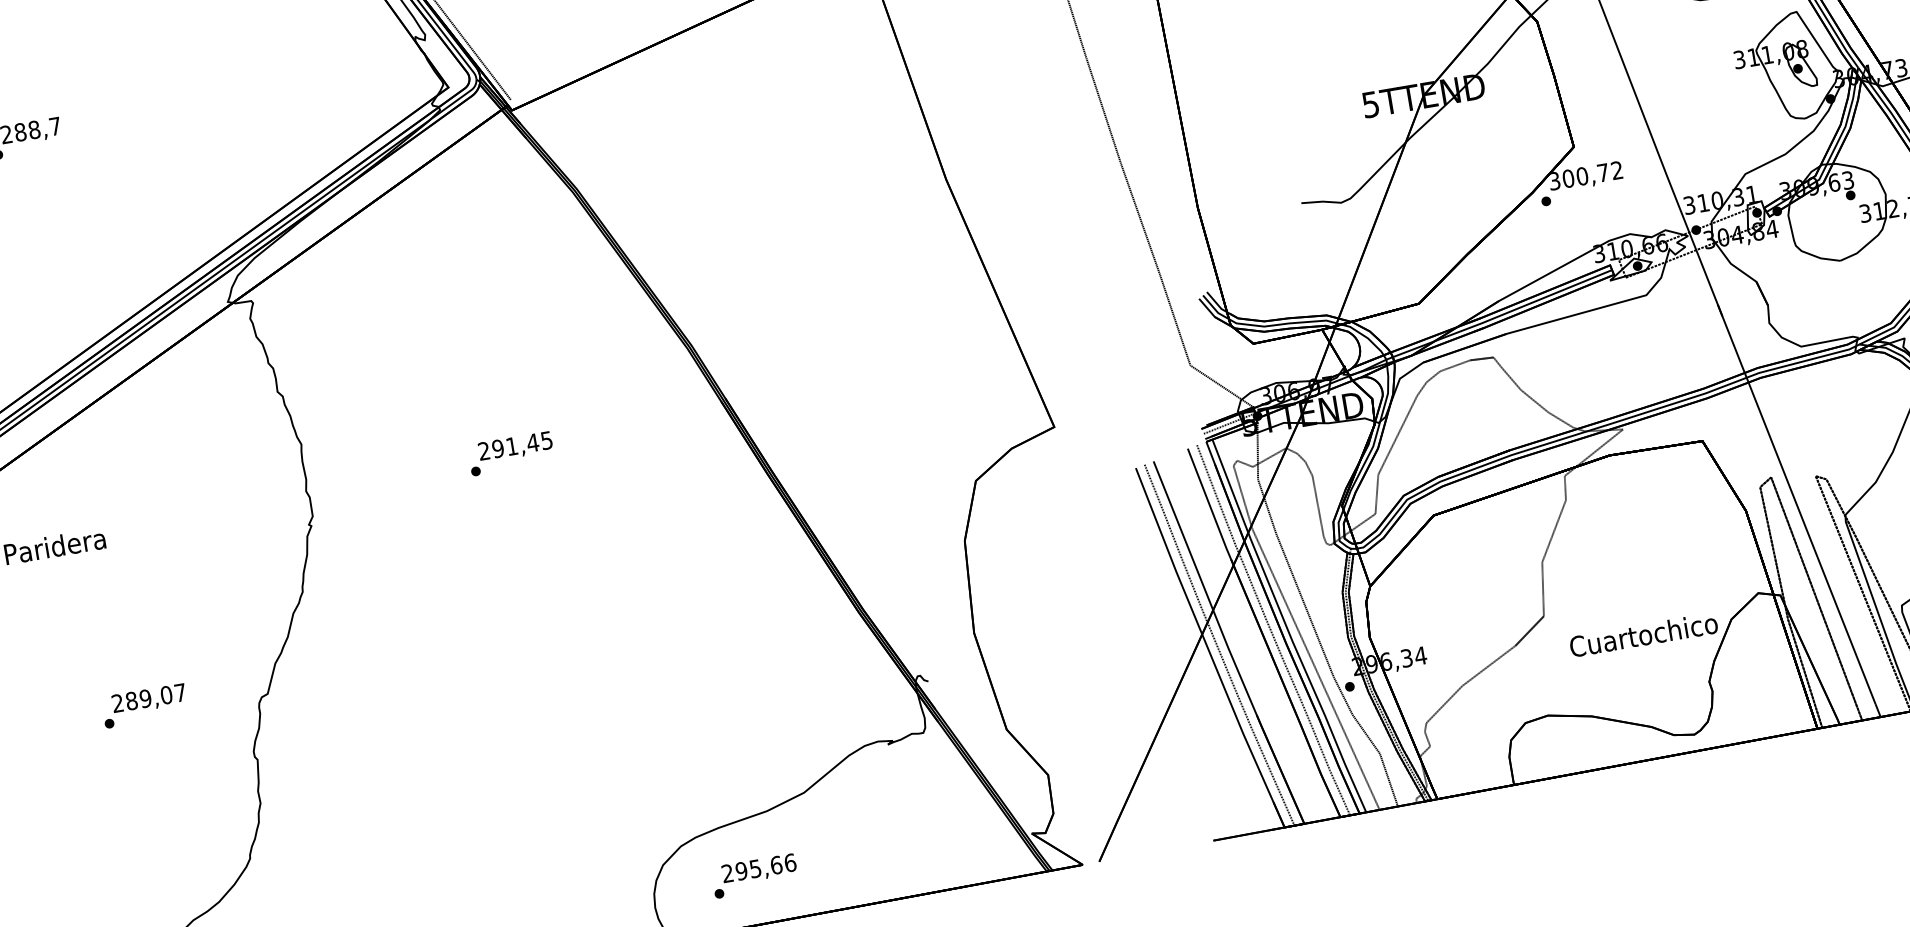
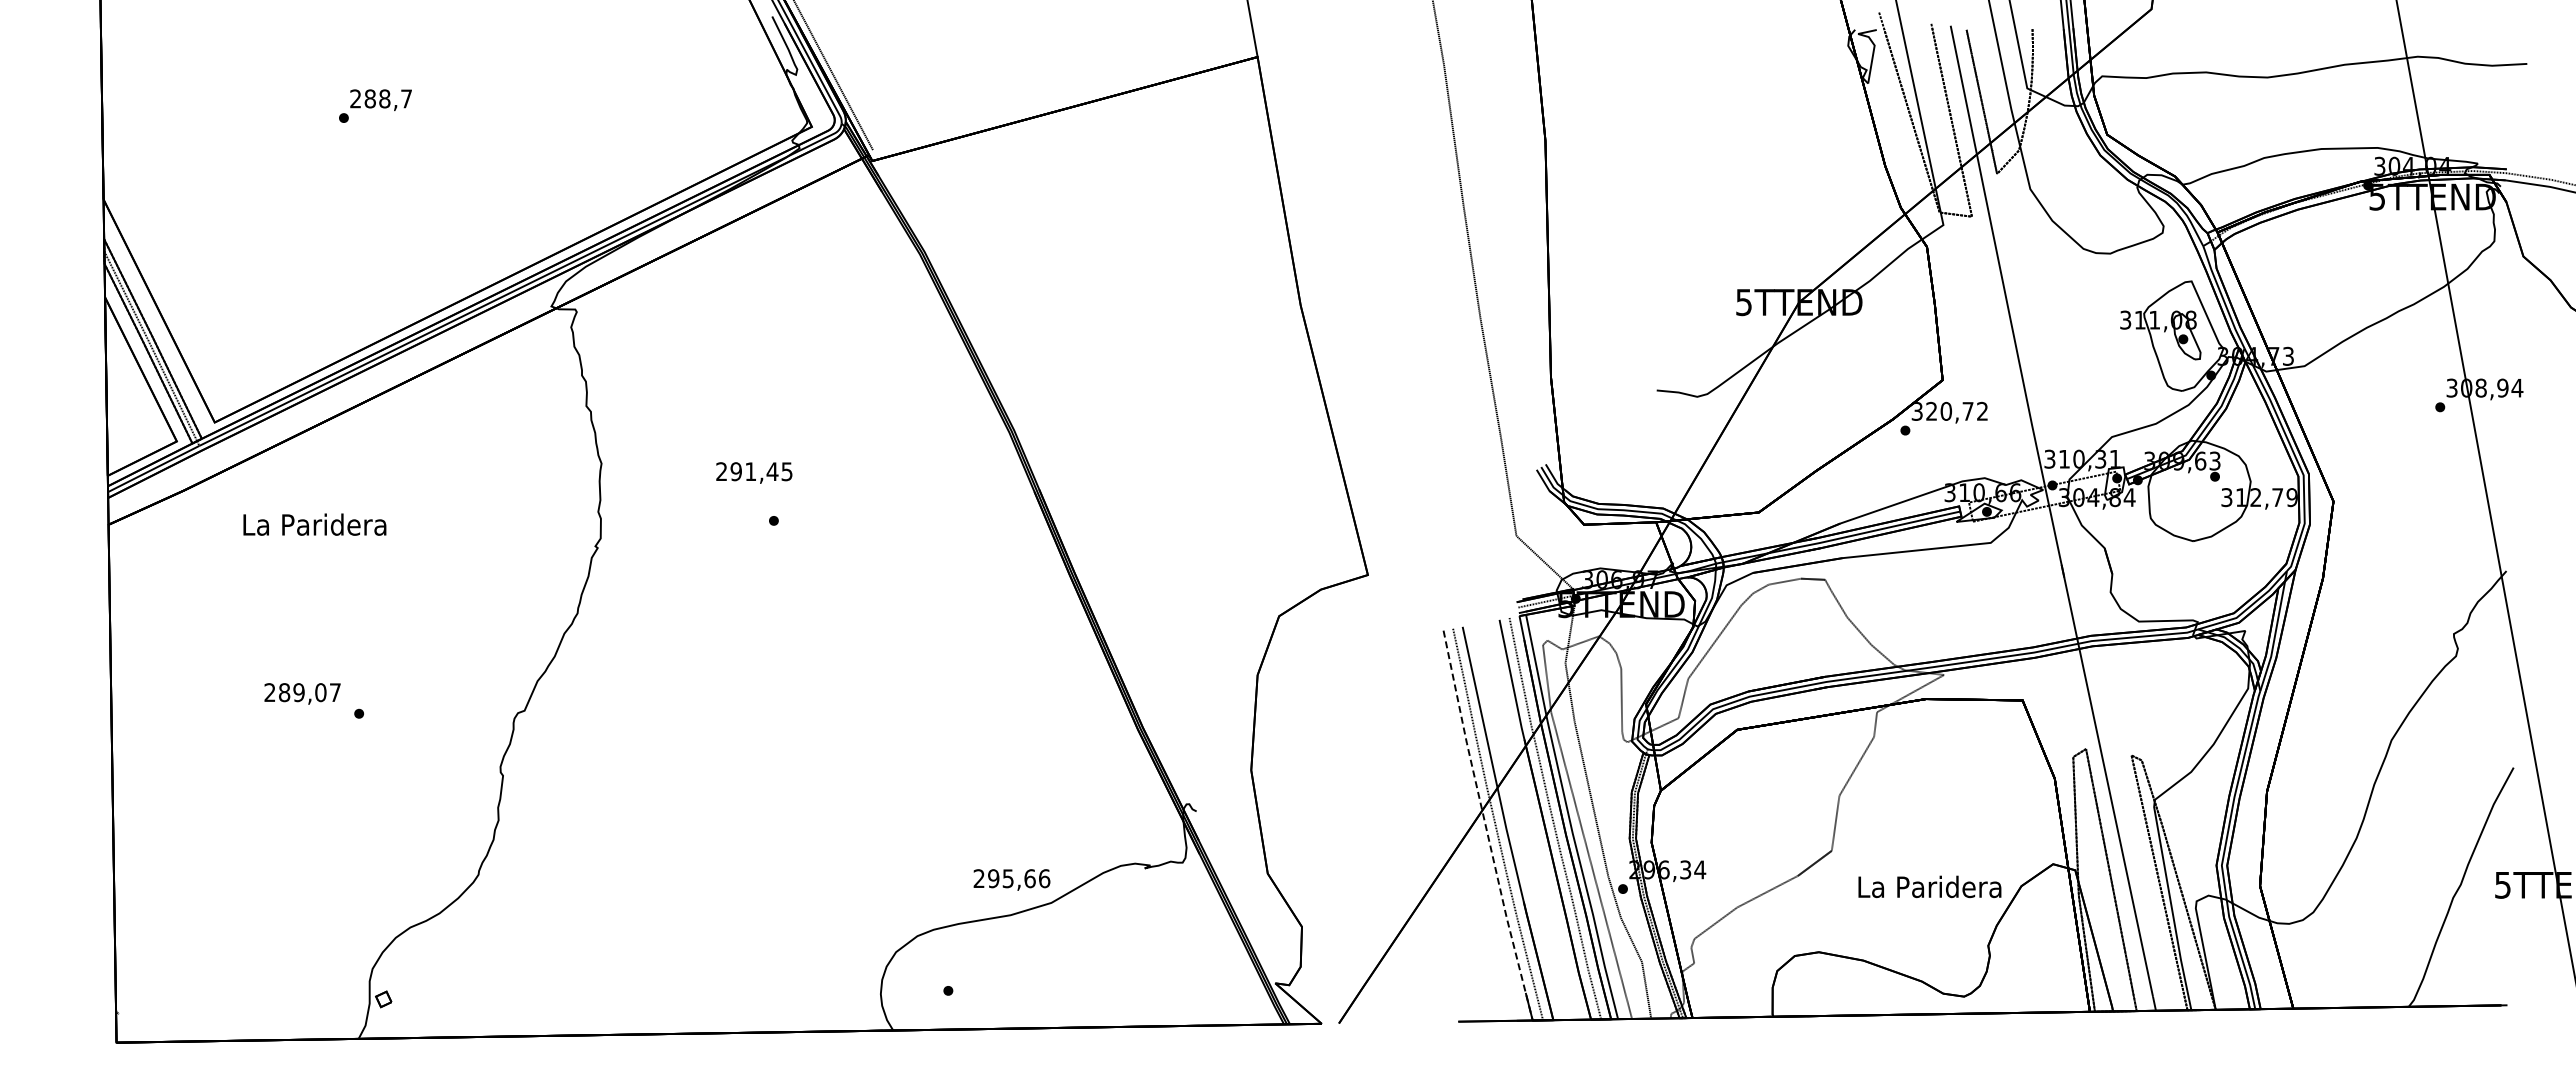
text: (1568, 178) -> (1931, 411), 300,72 -> 320,72
text: (515, 446) -> (754, 472), moved
text: (1643, 634) -> (1929, 886), Cuartochico -> La Paridera
line: (1207, 649) -> (1485, 826), solid -> dashed
text: (149, 698) -> (302, 693), moved
text: (758, 869) -> (1011, 879), moved

